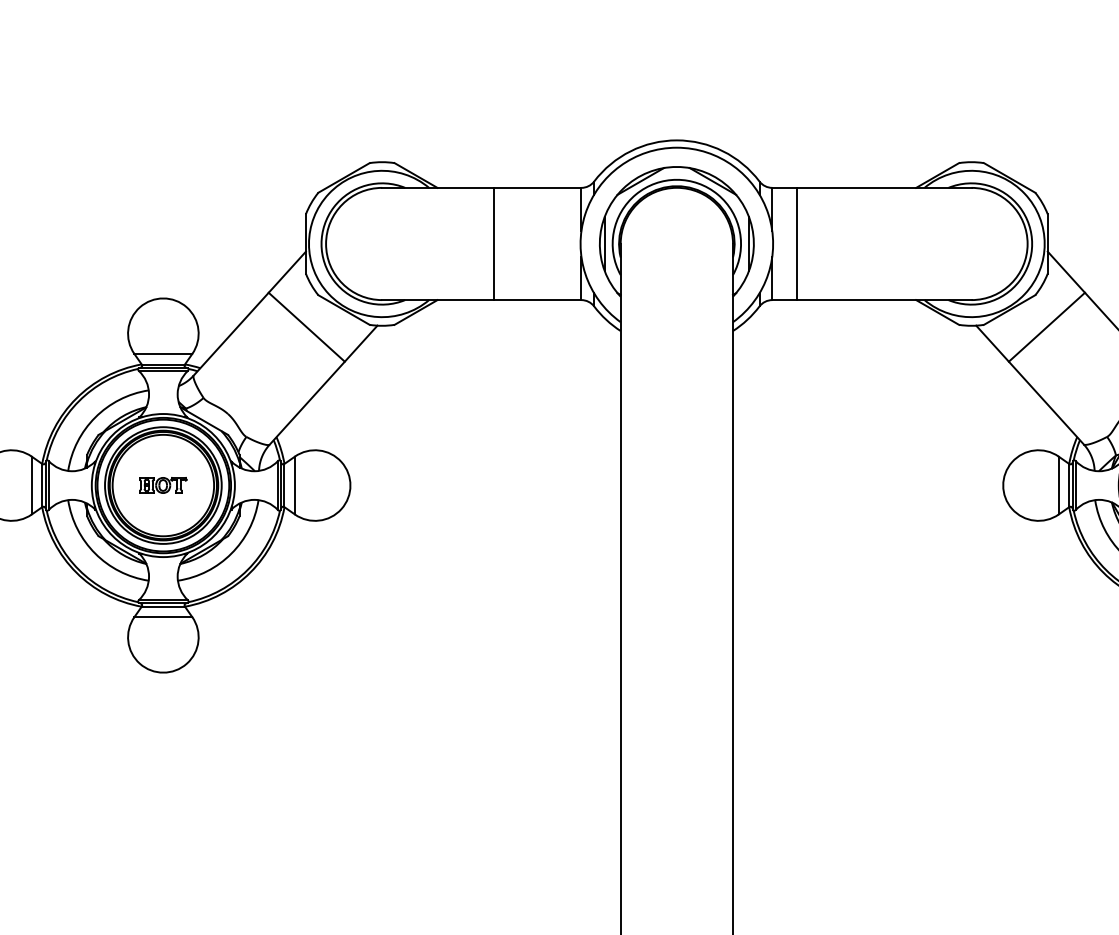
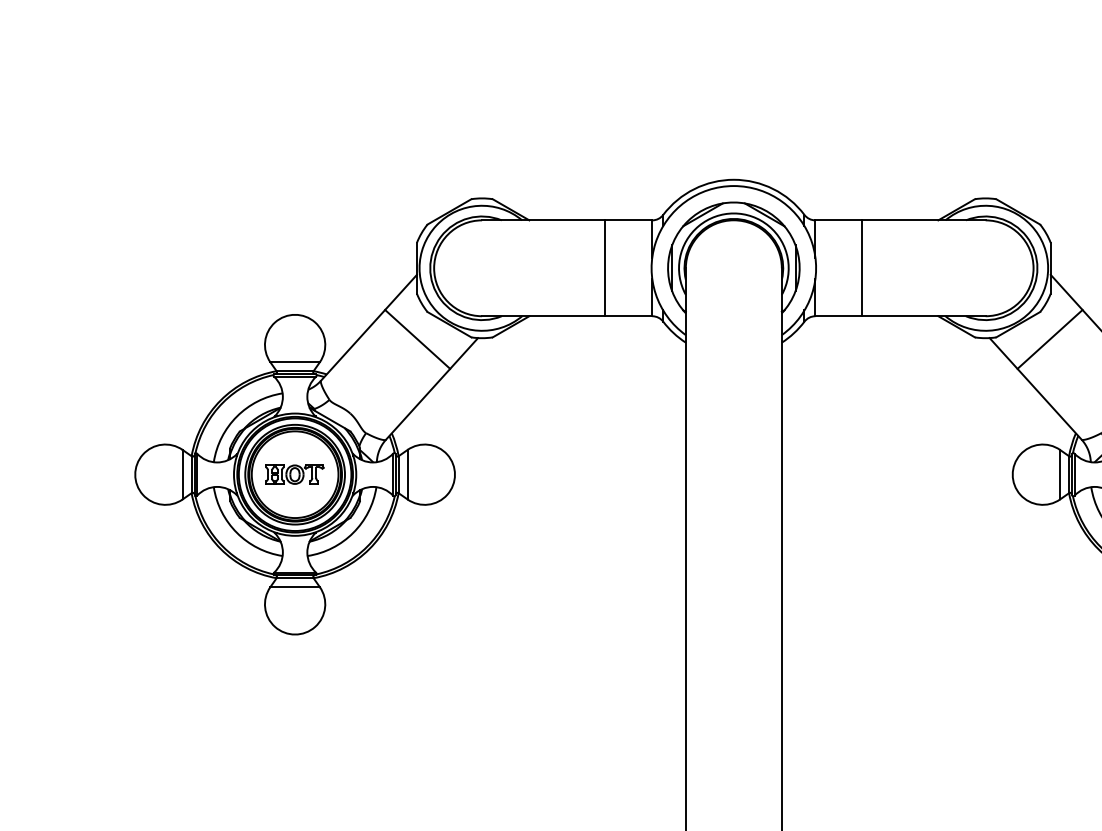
line: (493, 244) -> (605, 268), moved
line: (796, 244) -> (862, 268), moved
part: (162, 485) -> (294, 474), size x1.43

